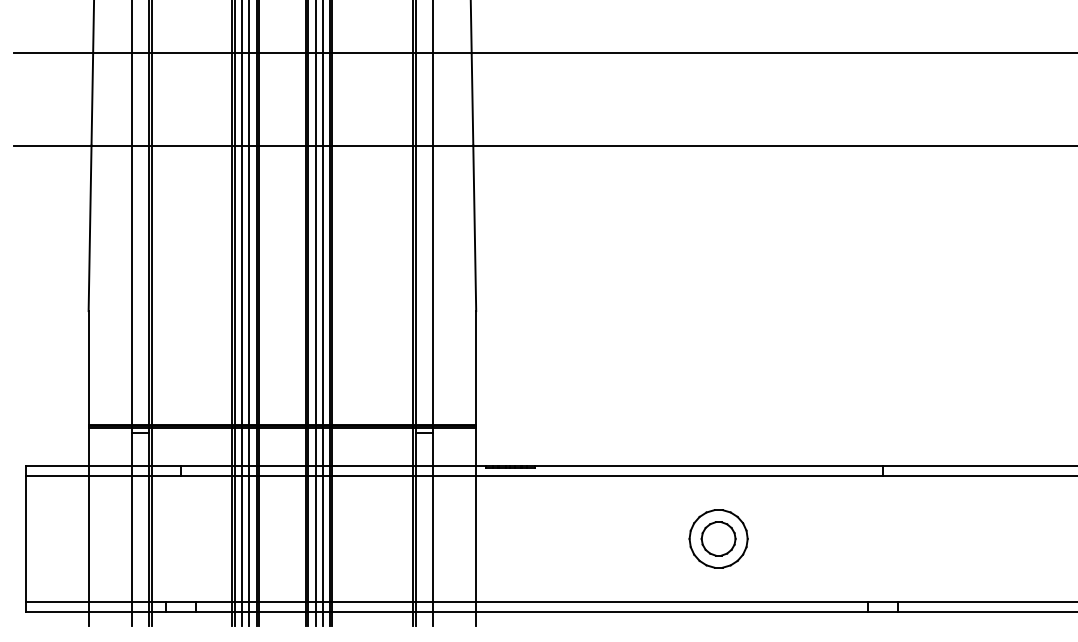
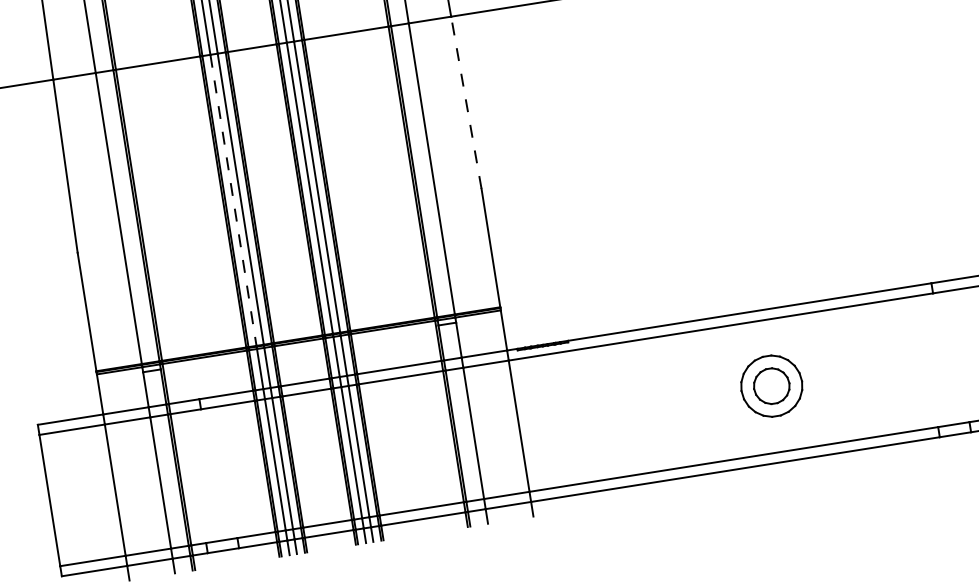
line: (474, 228) -> (466, 102), solid -> dashed
line: (242, 285) -> (233, 200), solid -> dashed

